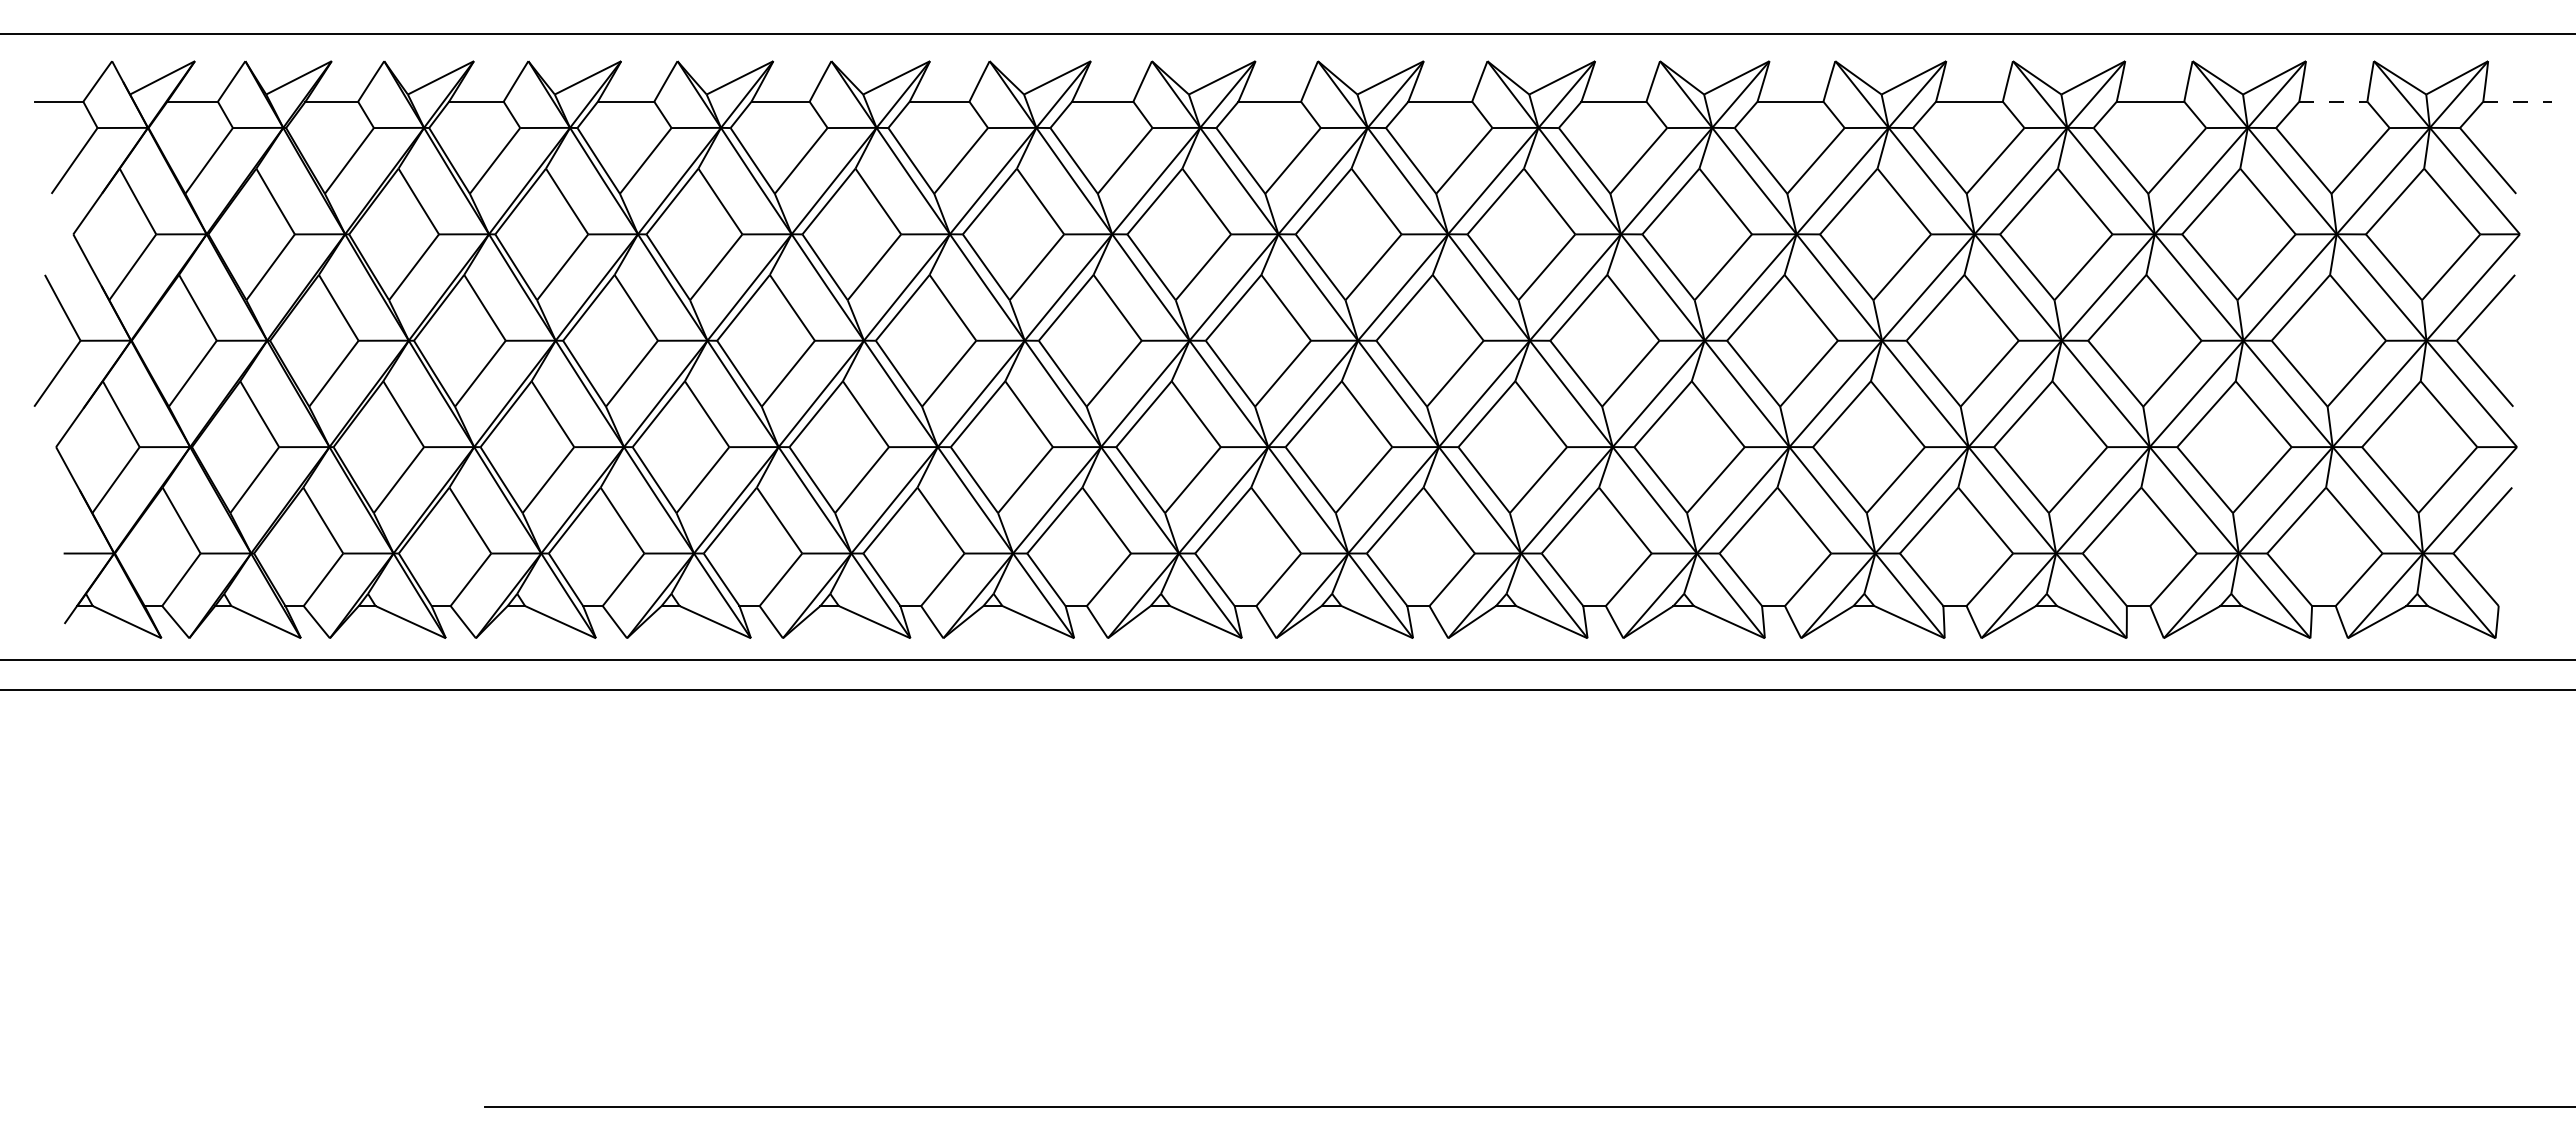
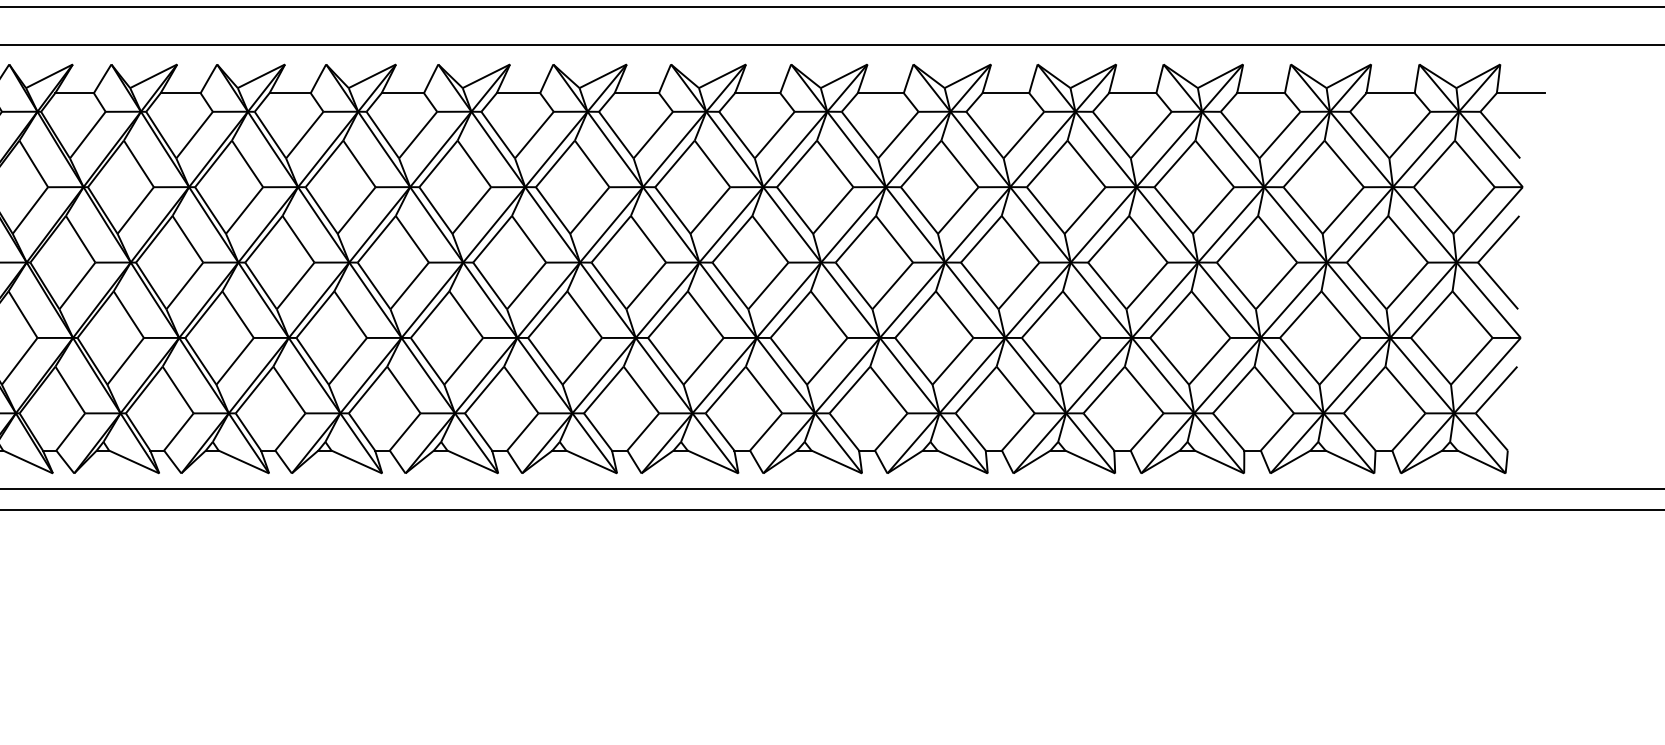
line: (2333, 101) -> (1390, 93), dashed -> solid
line: (2518, 101) -> (1521, 93), dashed -> solid

